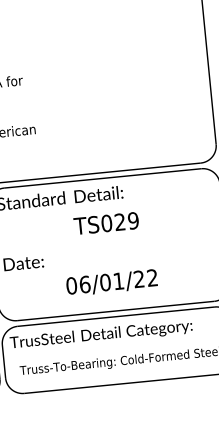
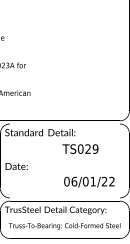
text: (106, 222) -> (80, 148), moved
text: (112, 281) -> (89, 181), moved

